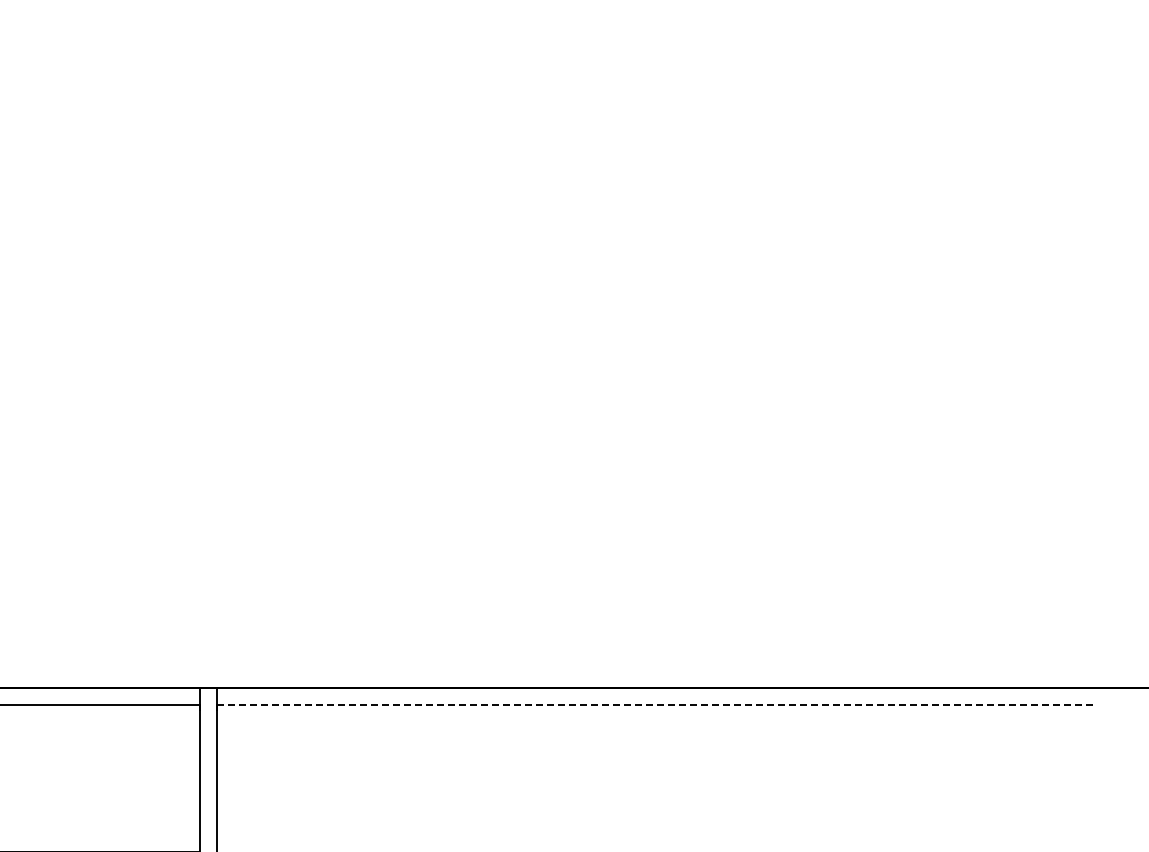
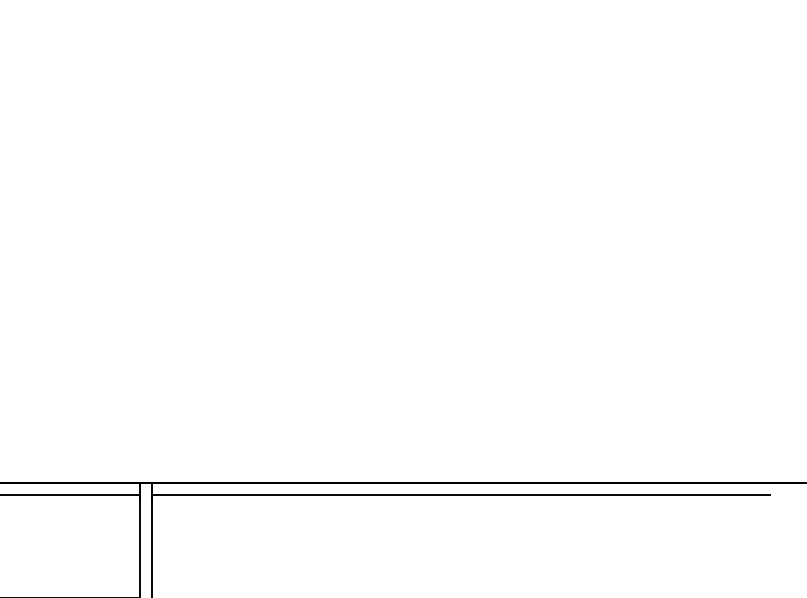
line: (656, 705) -> (461, 495), dashed -> solid

